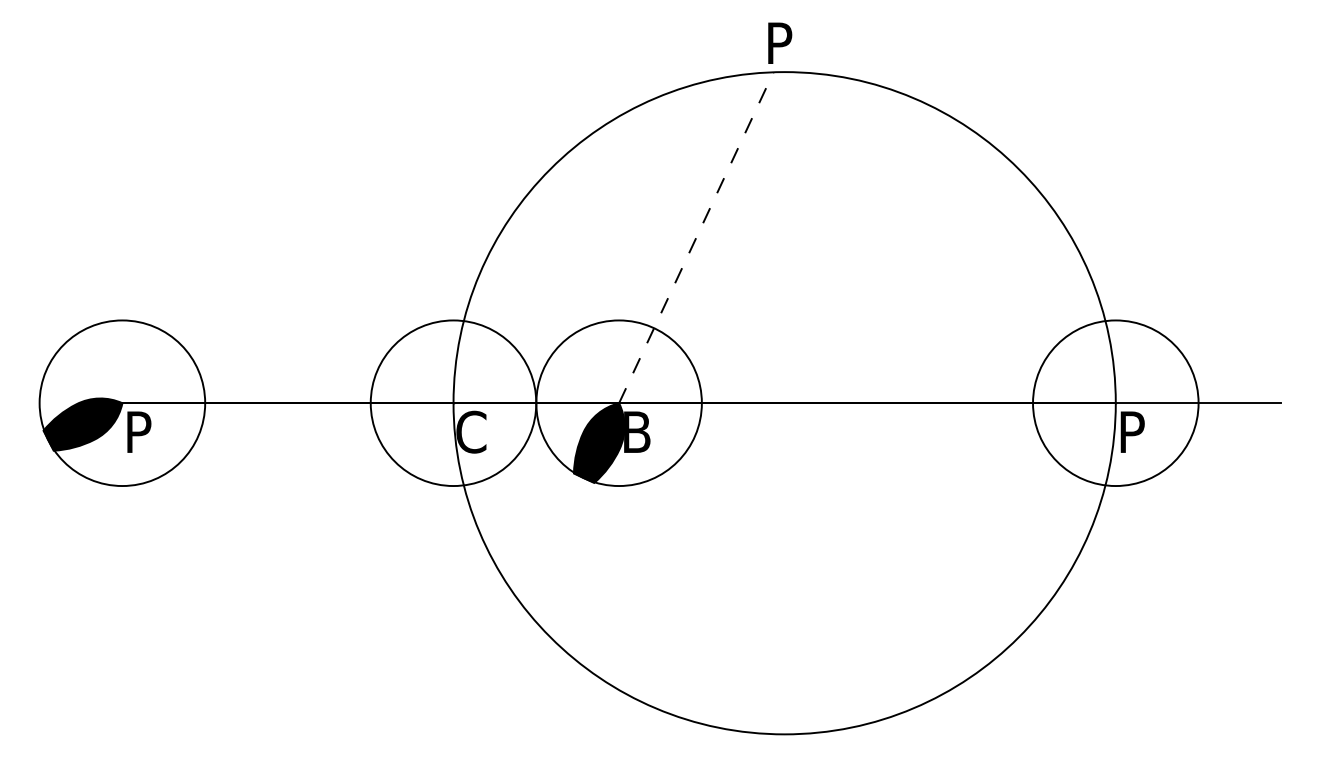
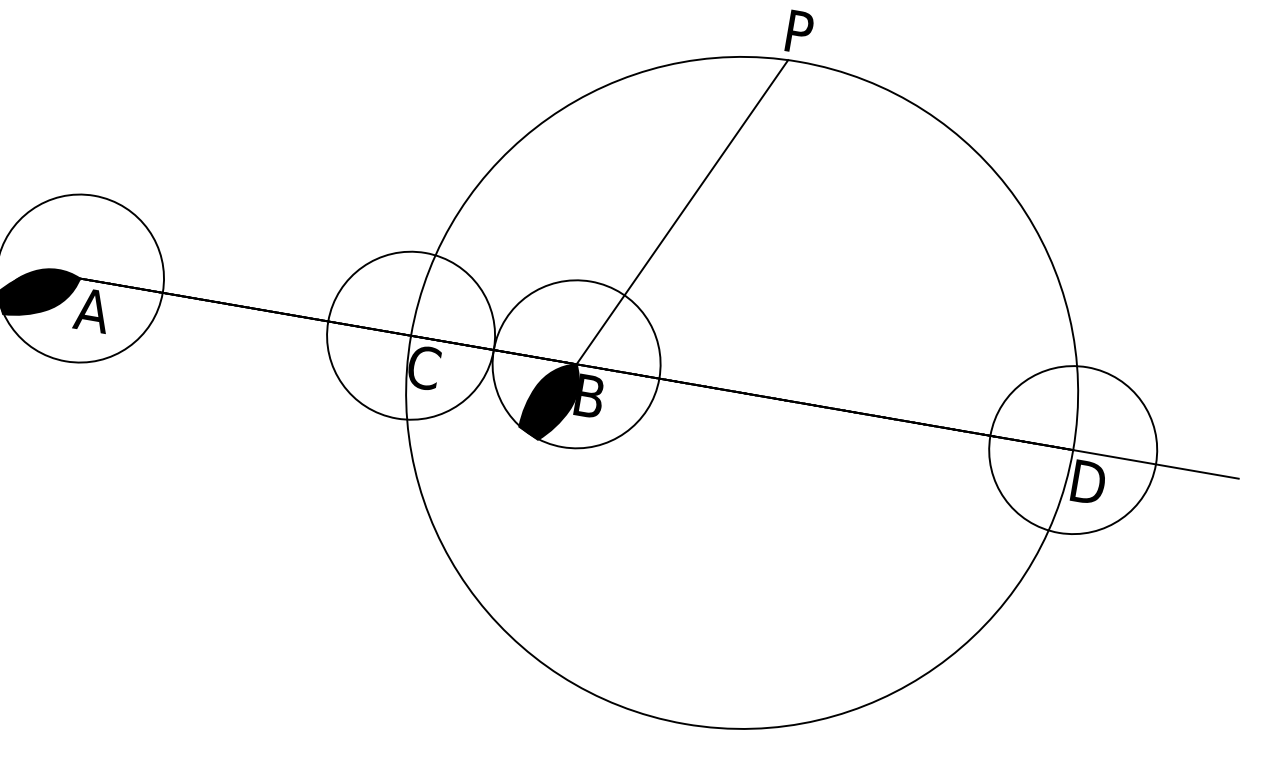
line: (696, 237) -> (682, 211), dashed -> solid
text: (139, 431) -> (92, 309), P -> A
text: (1138, 432) -> (1090, 483), P -> D

